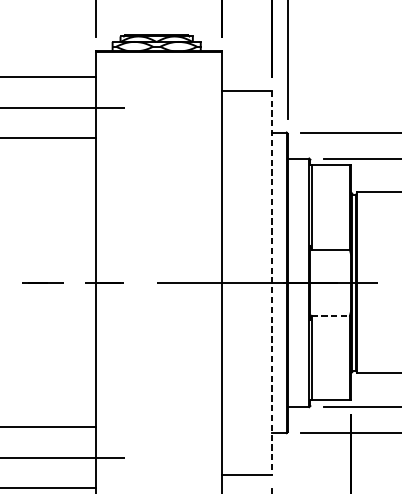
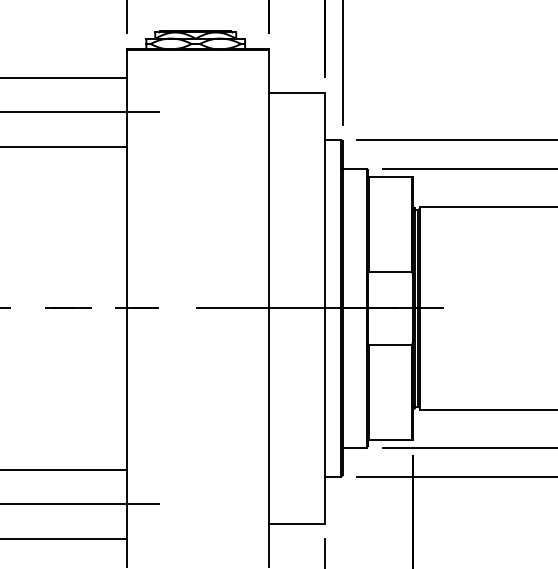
line: (271, 282) -> (324, 308), dashed -> solid
line: (330, 316) -> (390, 345), dashed -> solid

